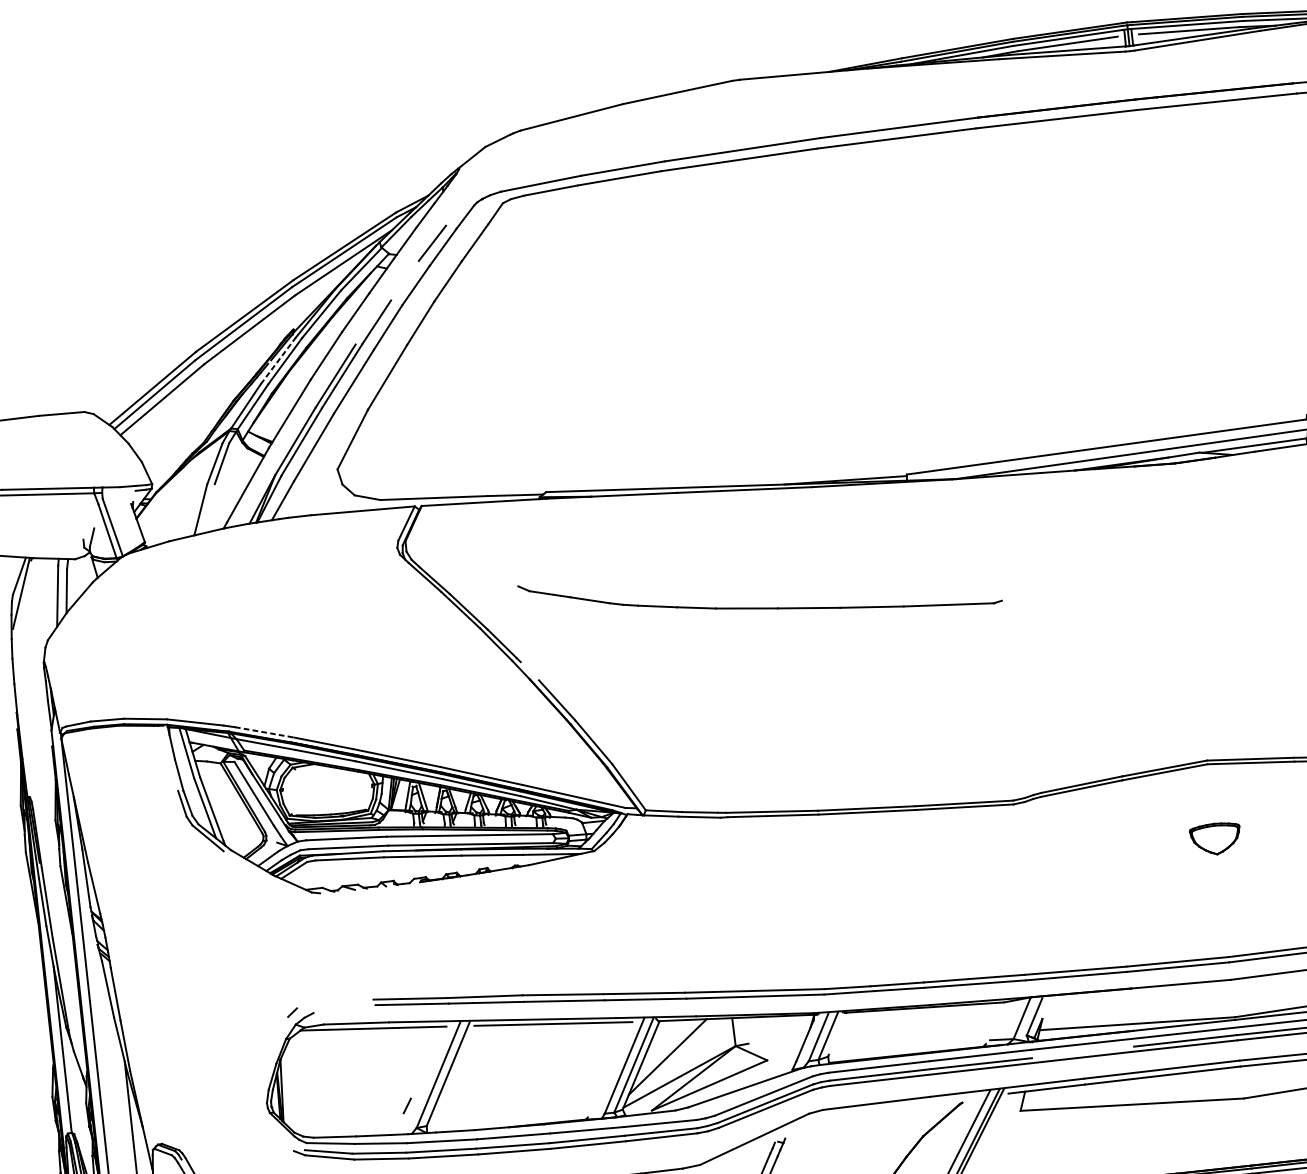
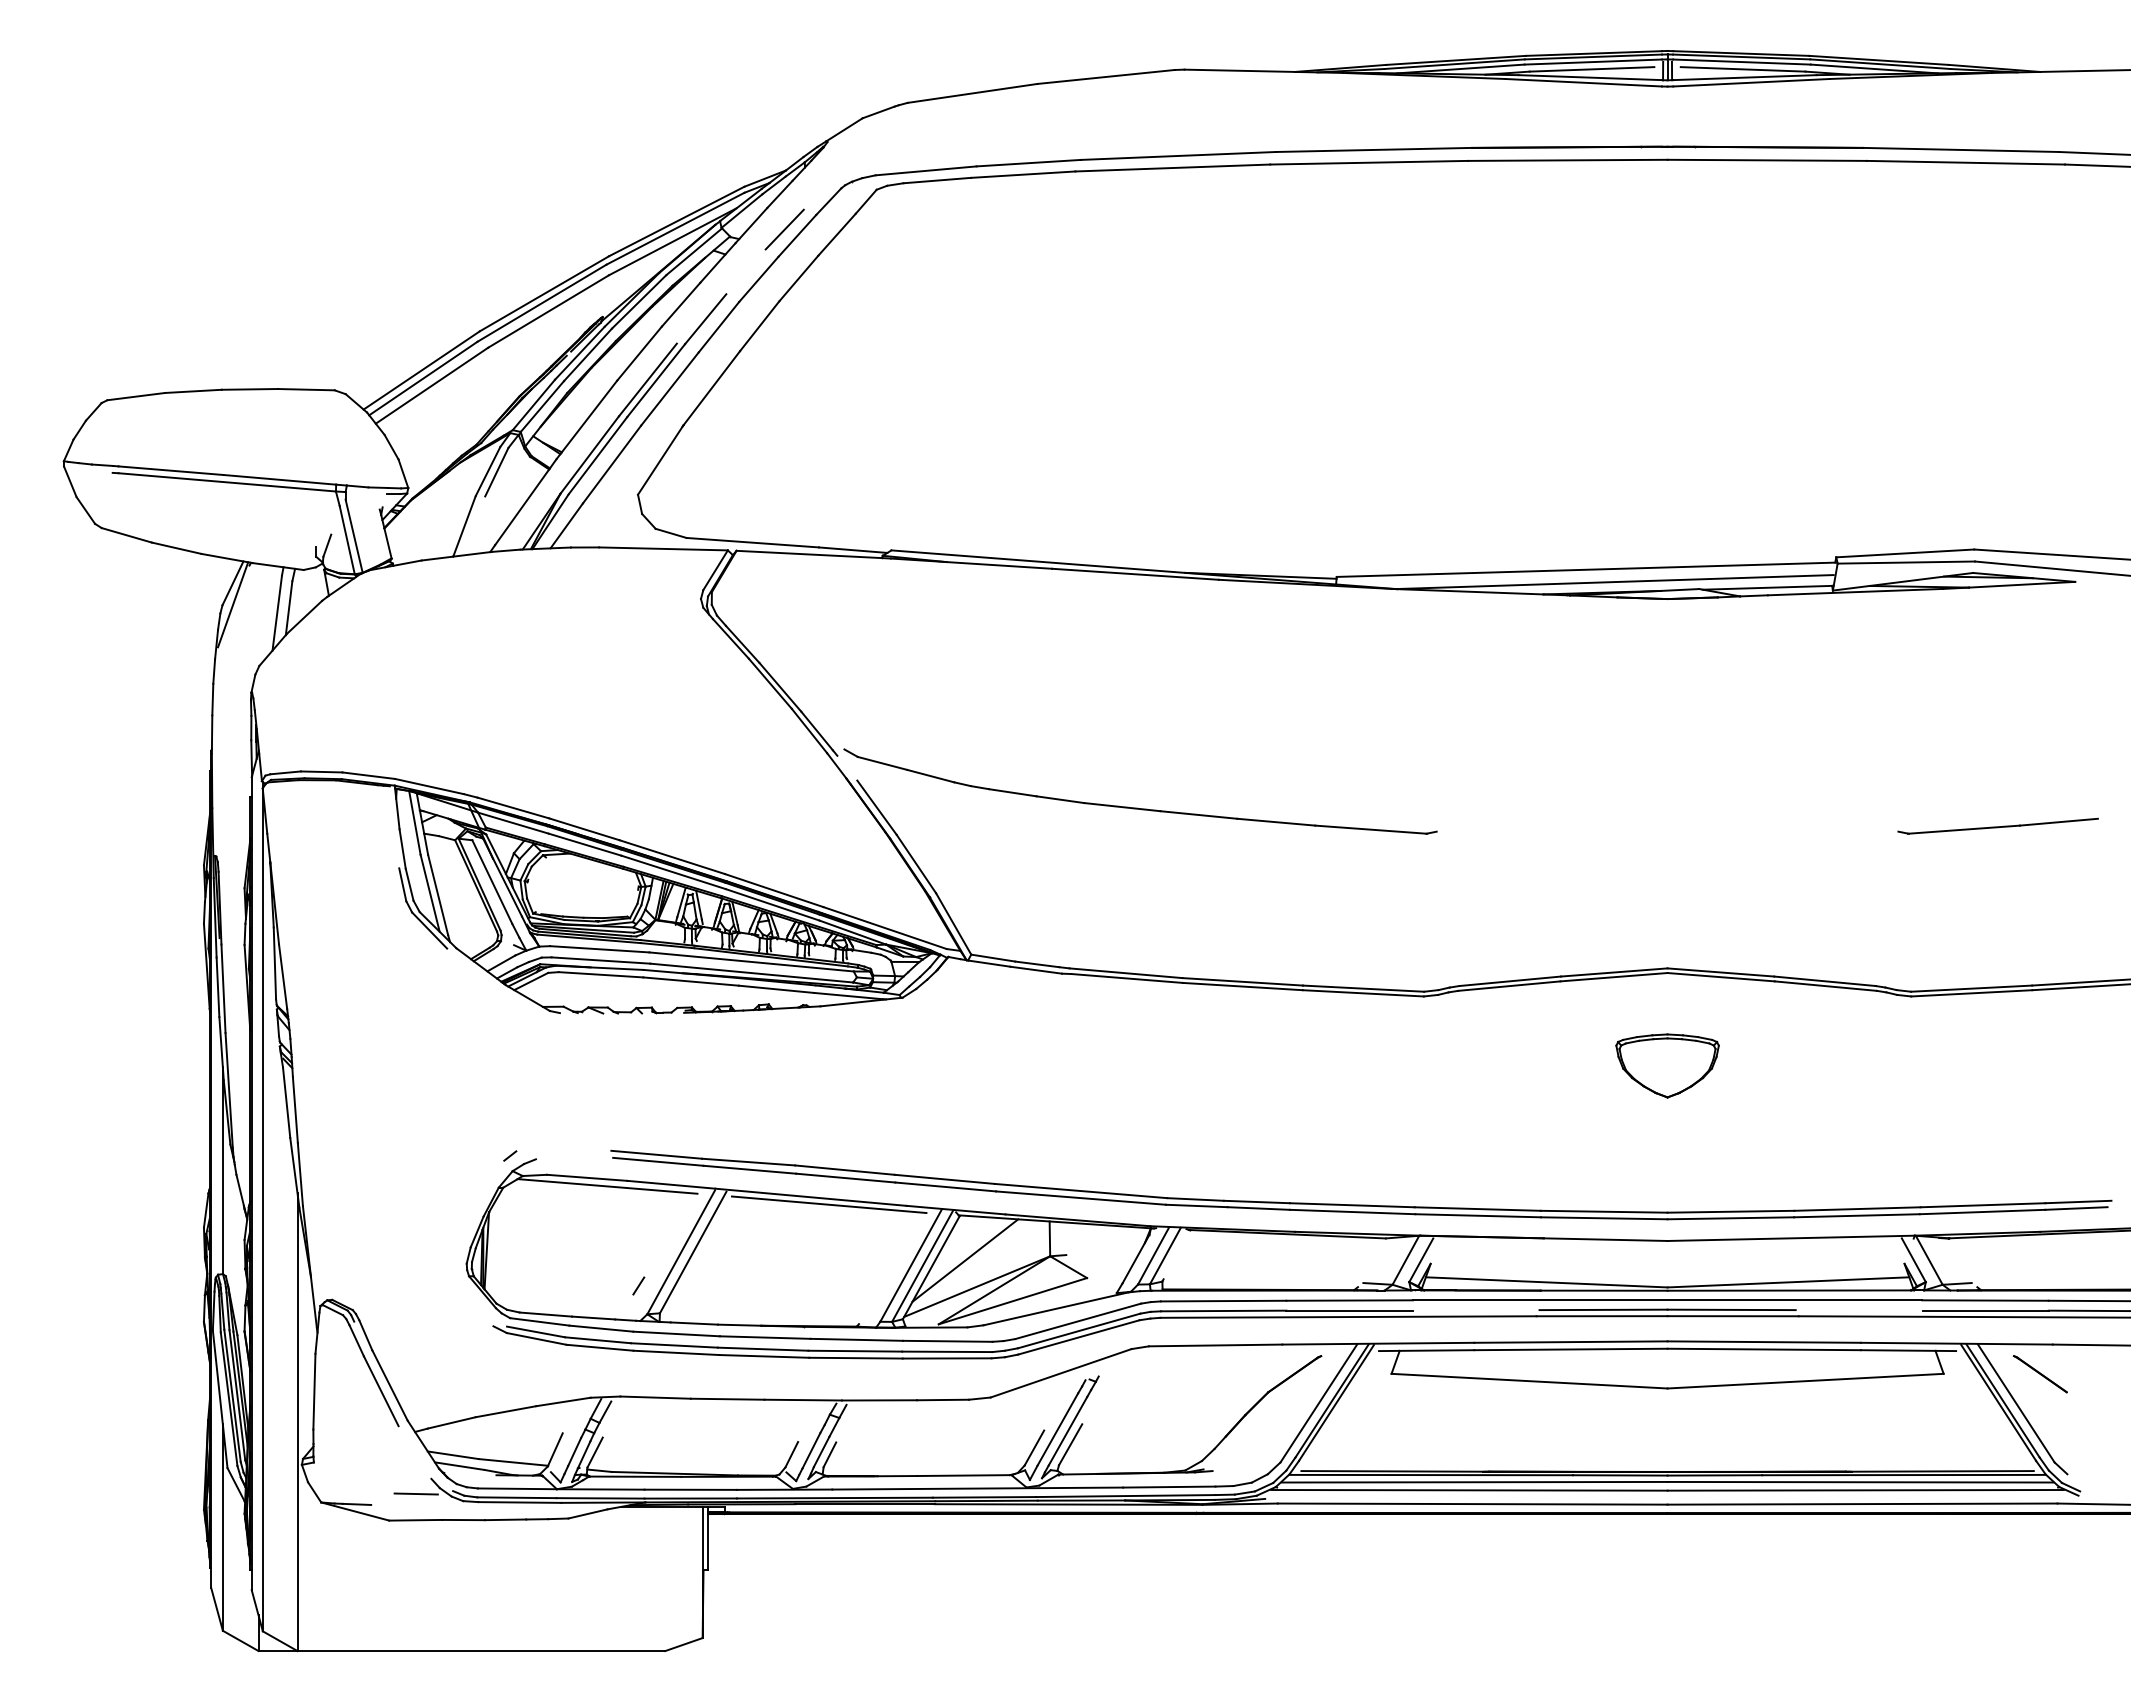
line: (278, 360) -> (580, 352), dashed -> solid
part: (759, 607) -> (1137, 807), moved
line: (264, 732) -> (513, 808), dashed -> solid
part: (1215, 838) -> (1667, 1065), size x1.67

